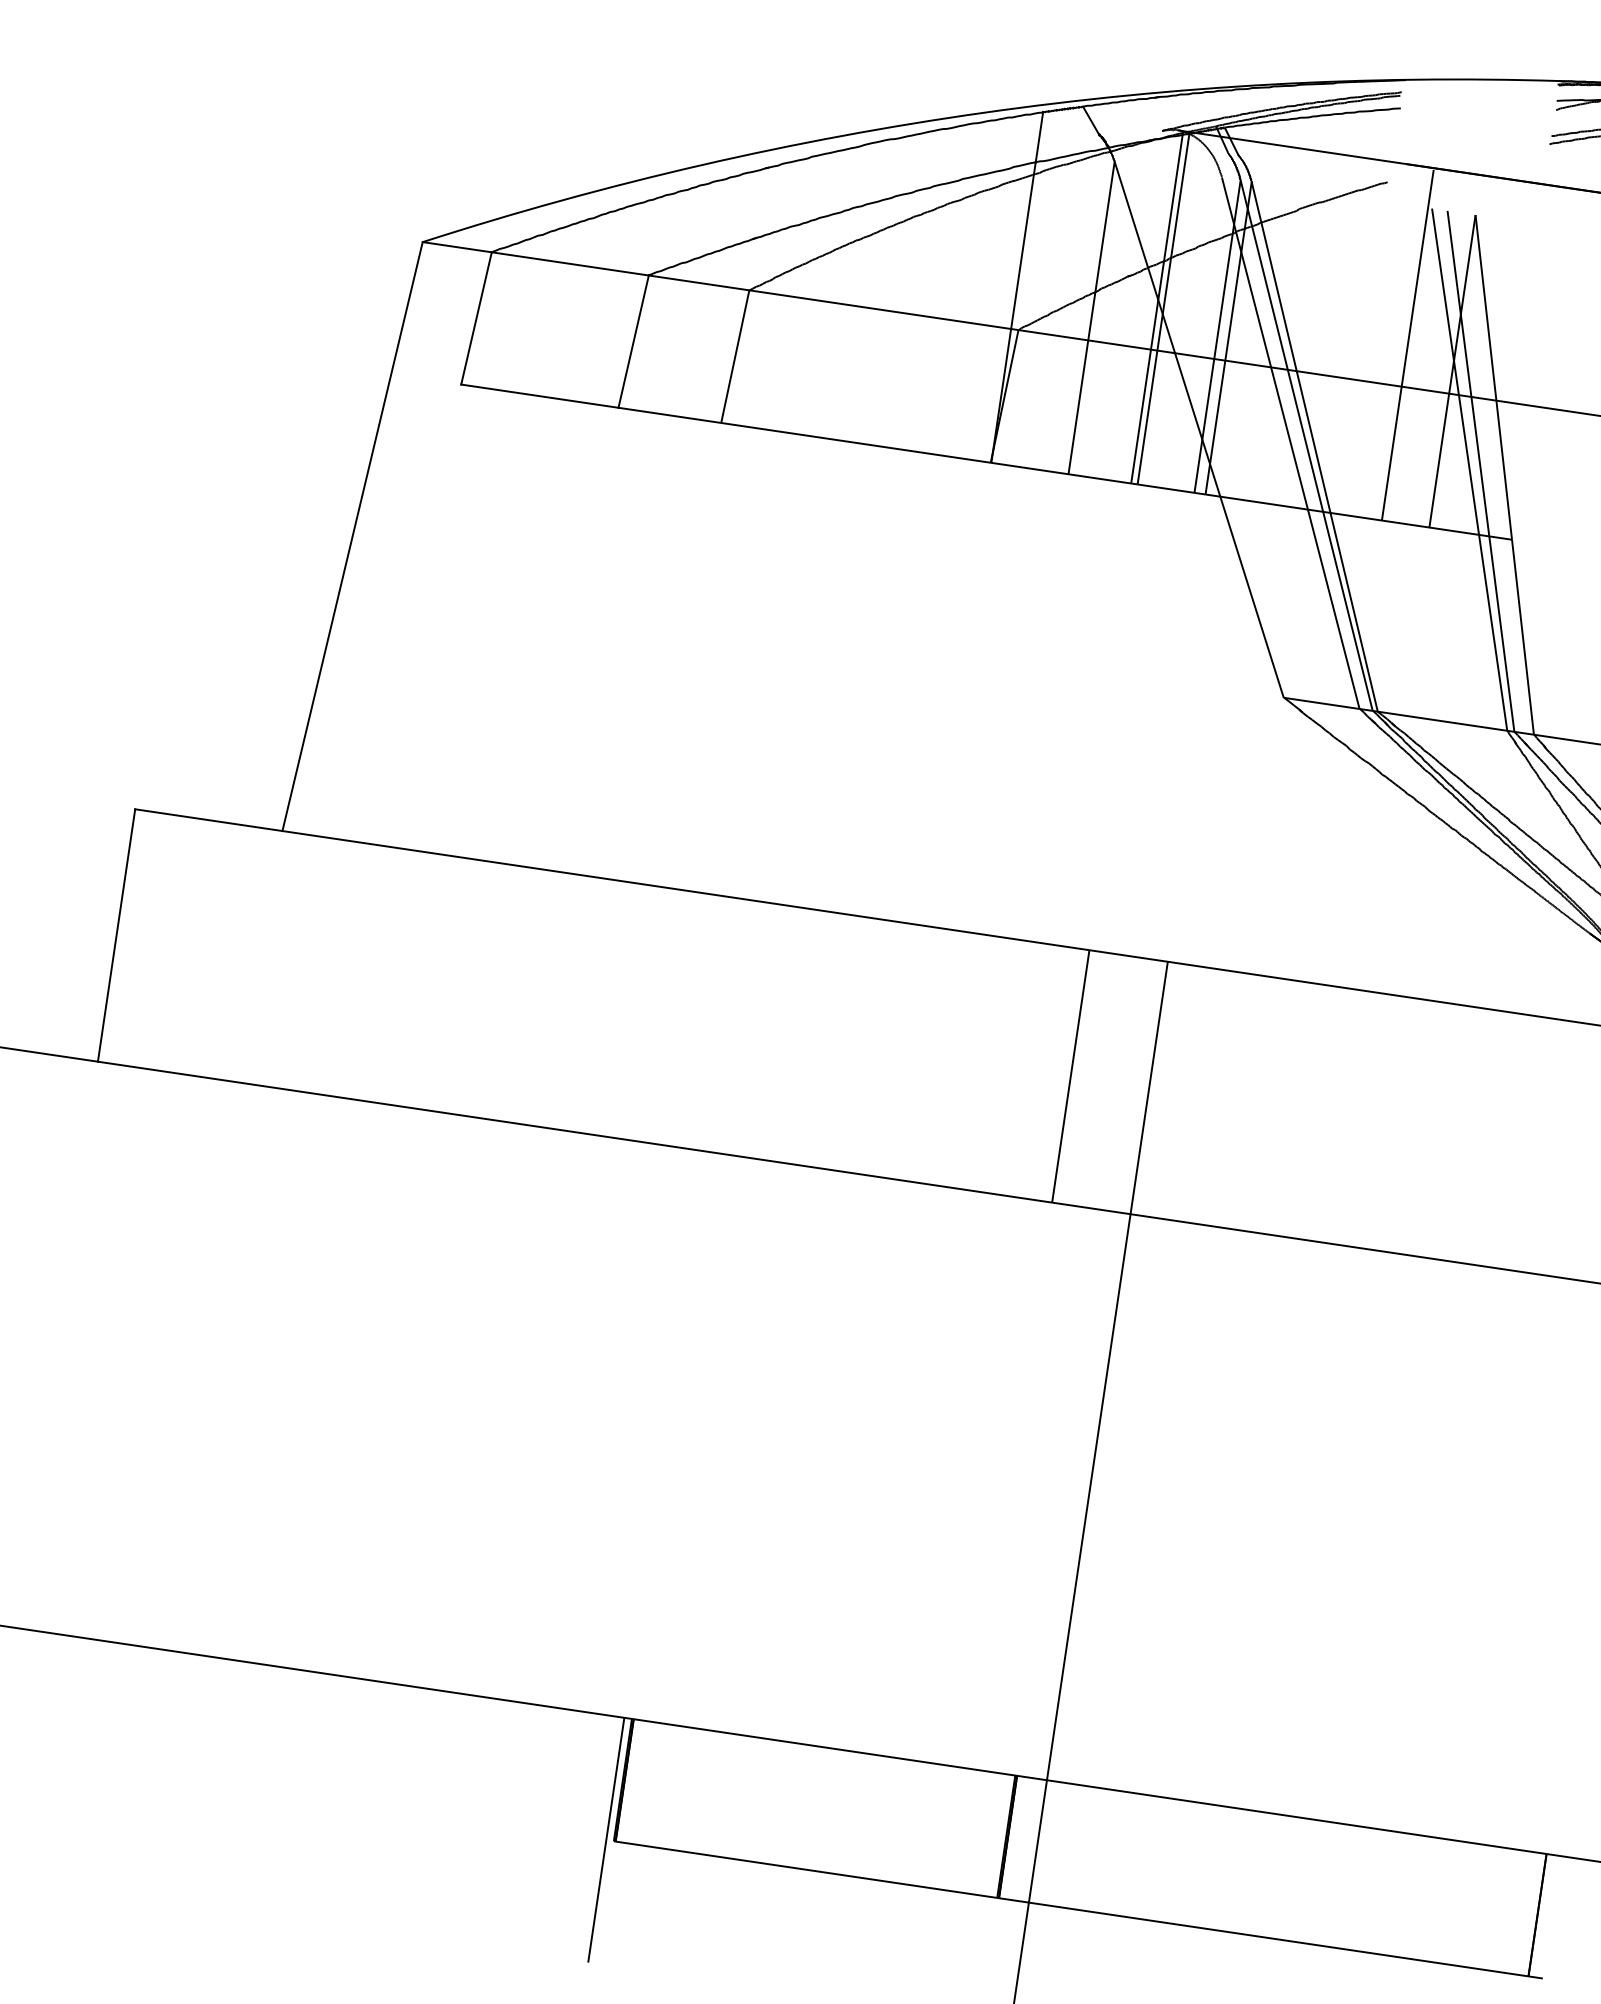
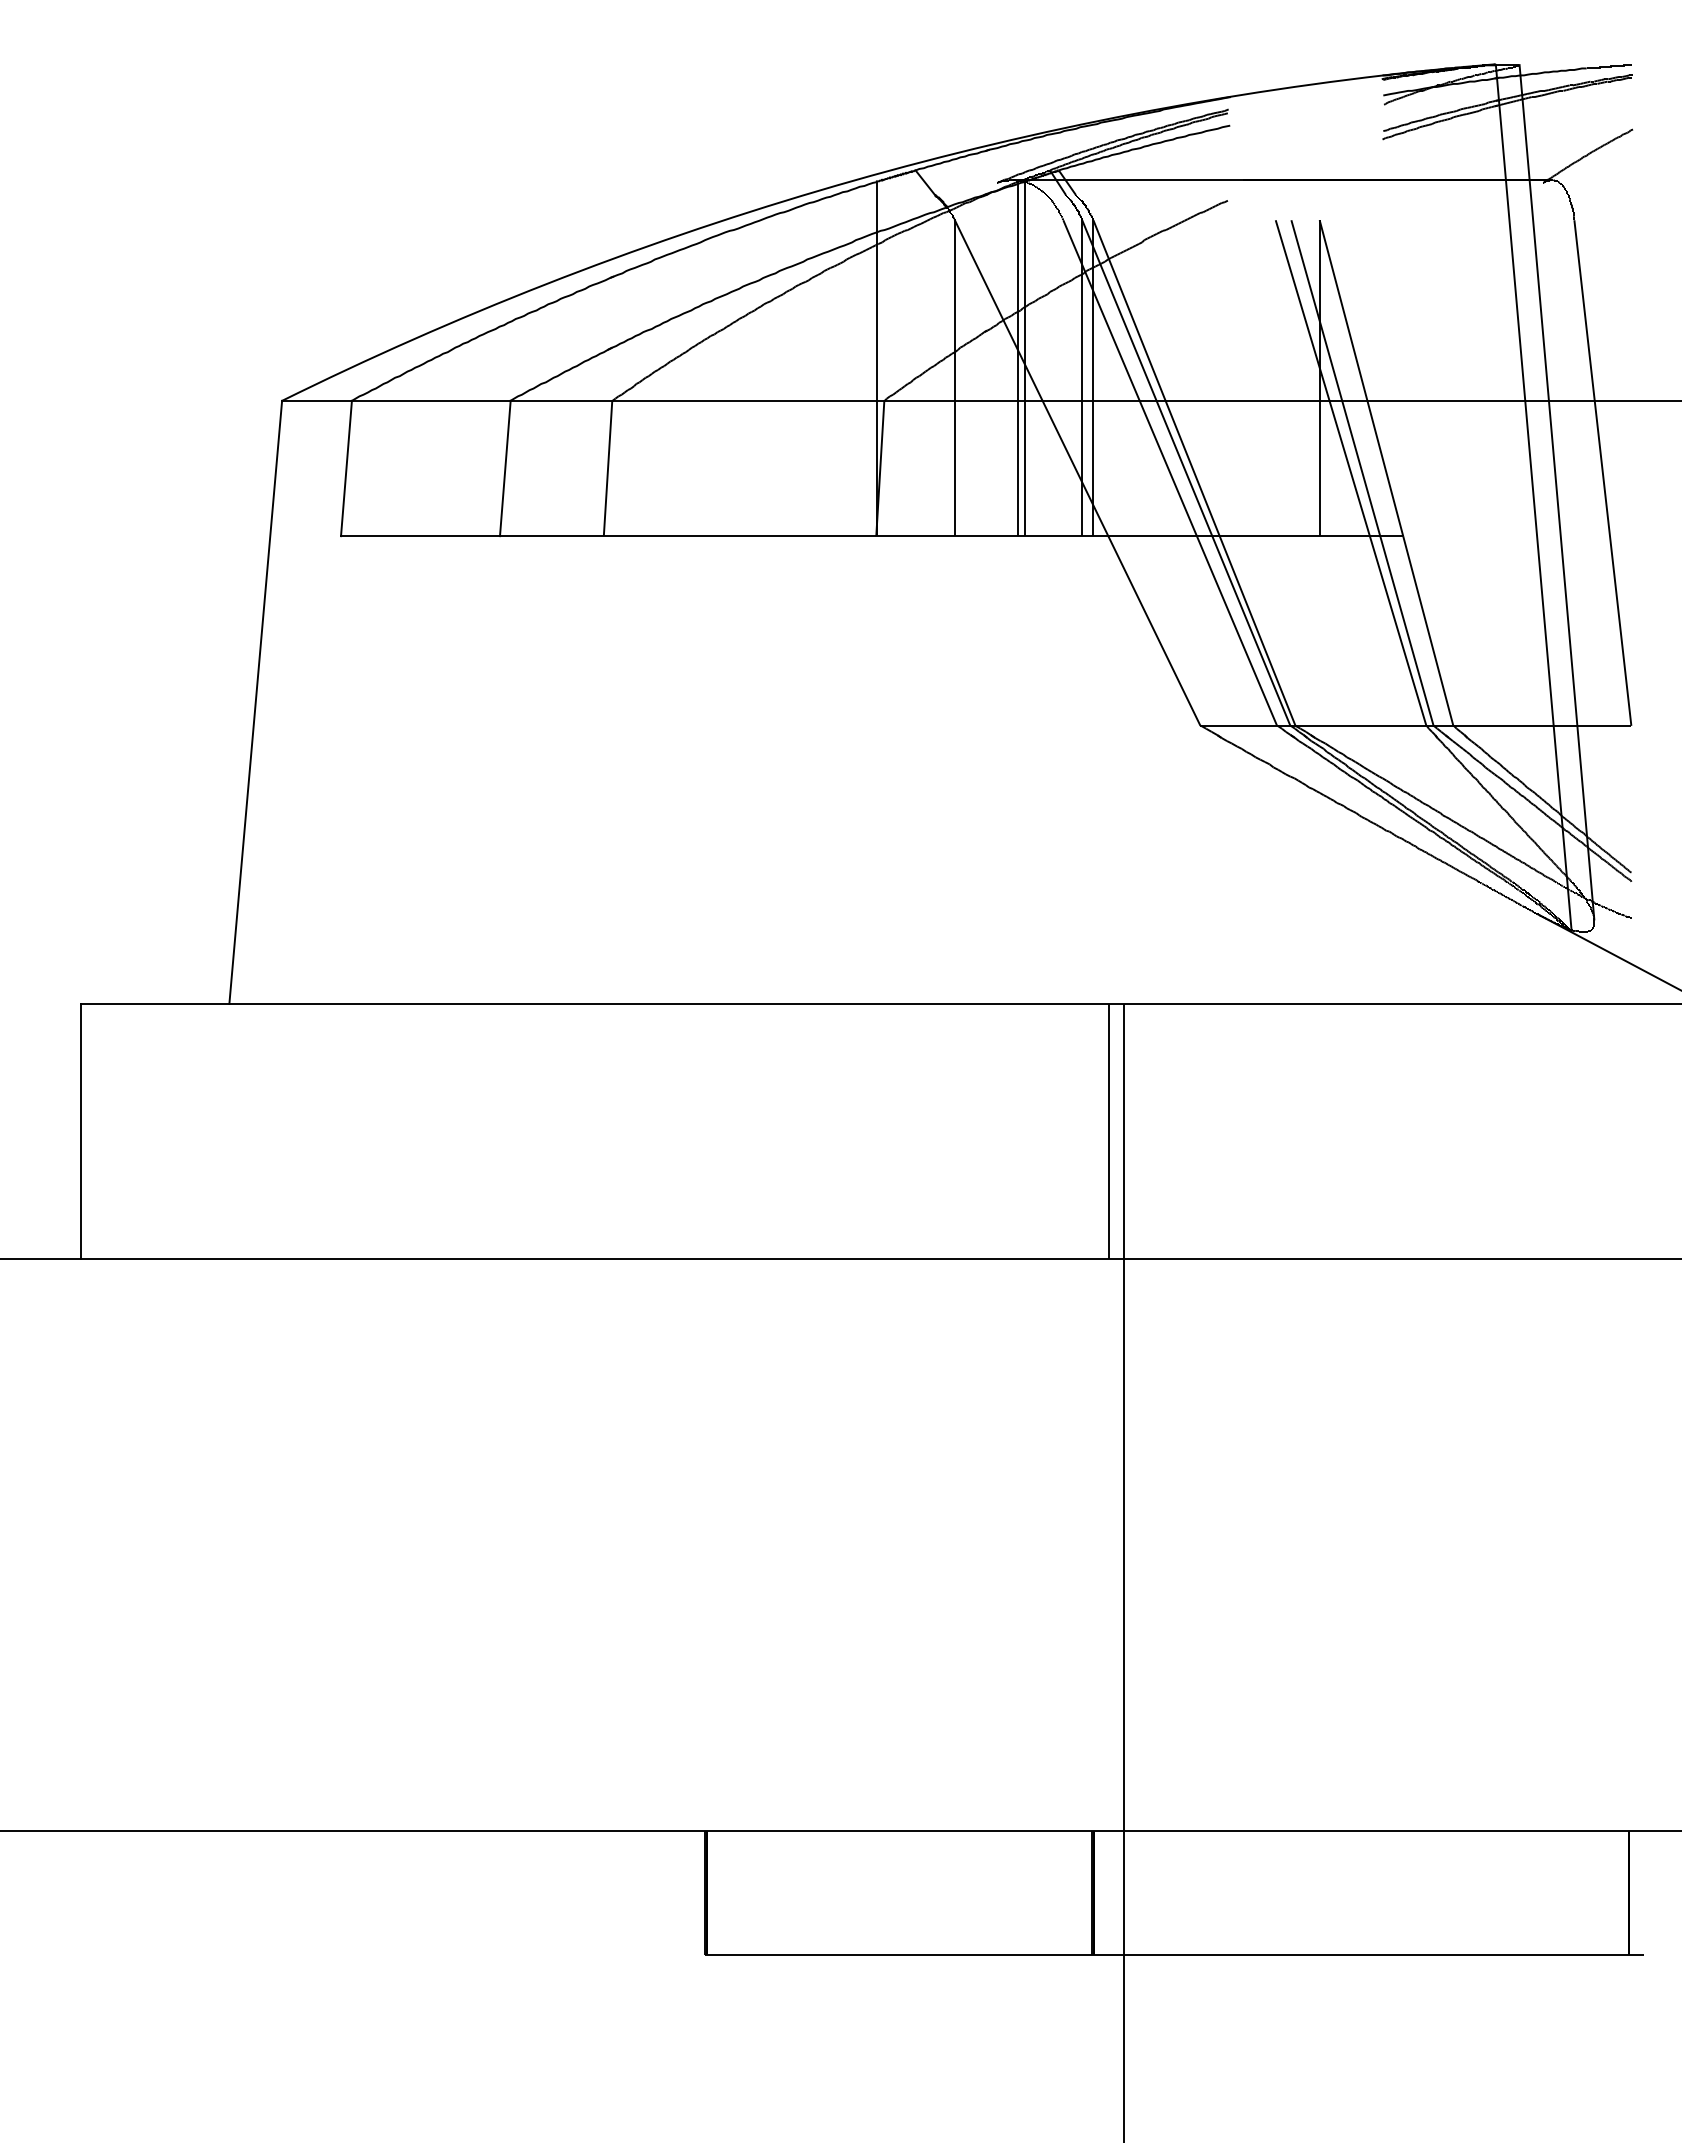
line: (1407, 344) -> (1271, 358), removed
line: (1071, 1076) -> (1109, 1131), moved
line: (606, 1839) -> (697, 1954), removed

